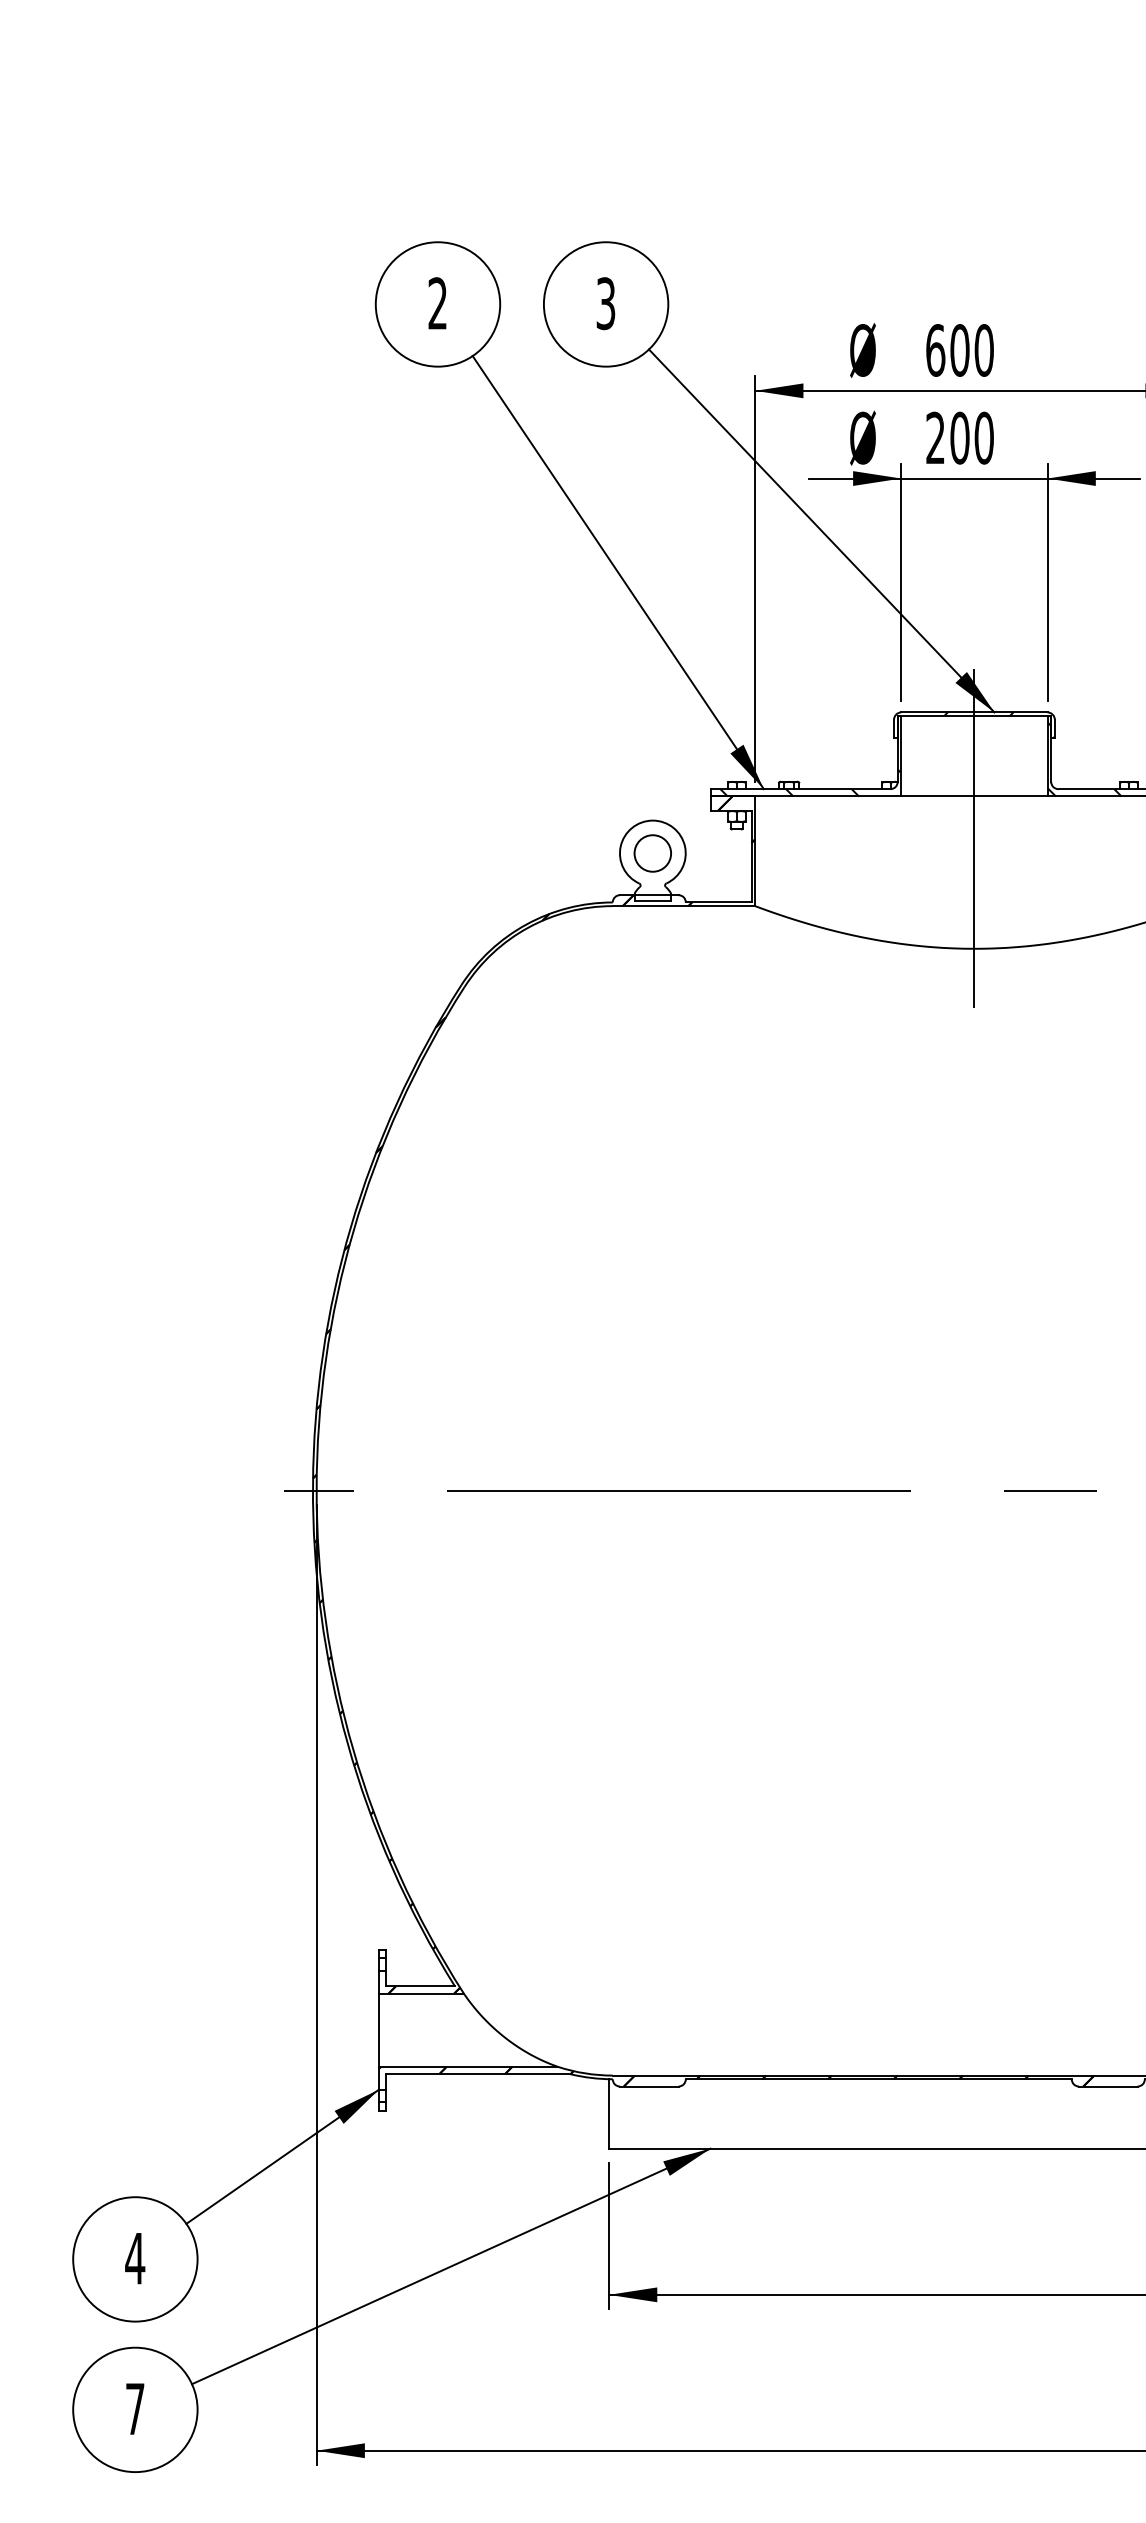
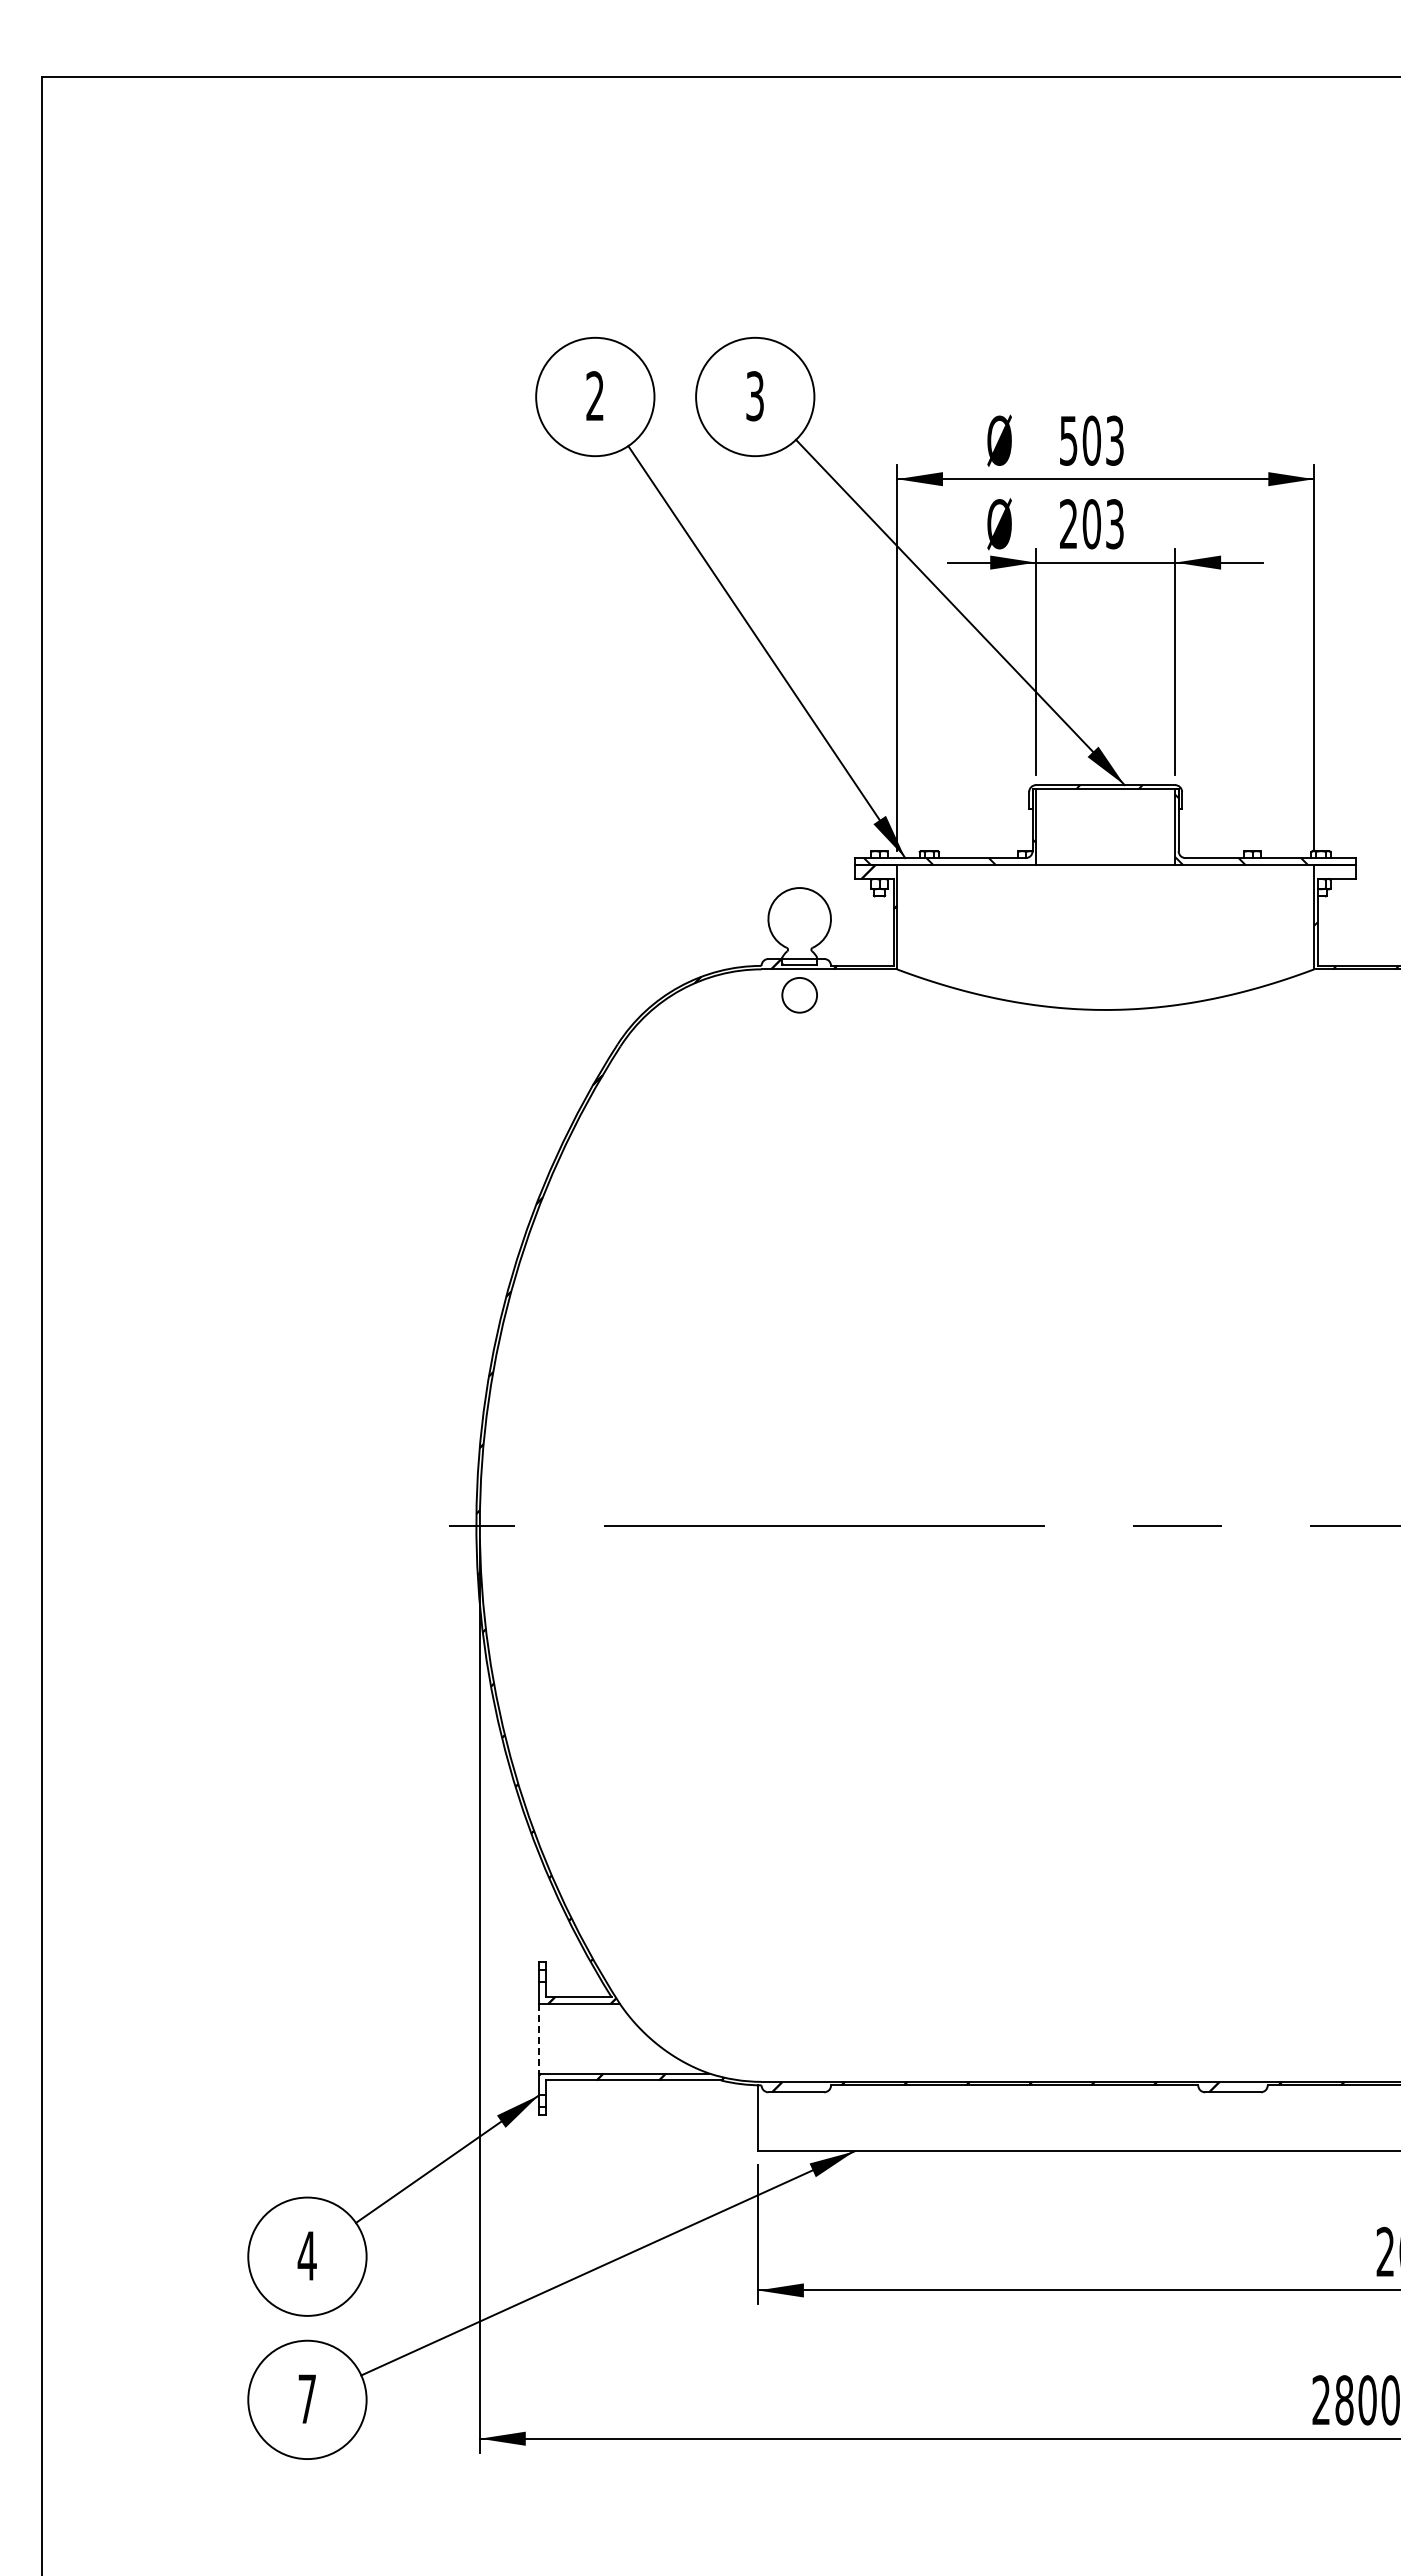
text: (959, 350) -> (1091, 440), 600 -> 503
text: (984, 438) -> (1115, 524), 200 -> 203
line: (974, 837) -> (1105, 904), removed
circle: (652, 853) -> (799, 995), moved
line: (378, 2029) -> (538, 2038), solid -> dashed

